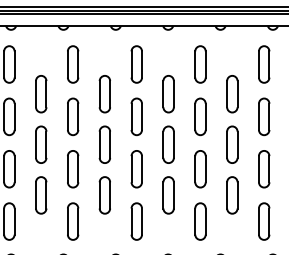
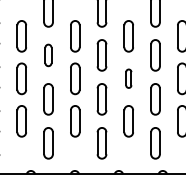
part: (136, 116) -> (48, 55), size x0.7
part: (232, 144) -> (128, 78), size x0.6

